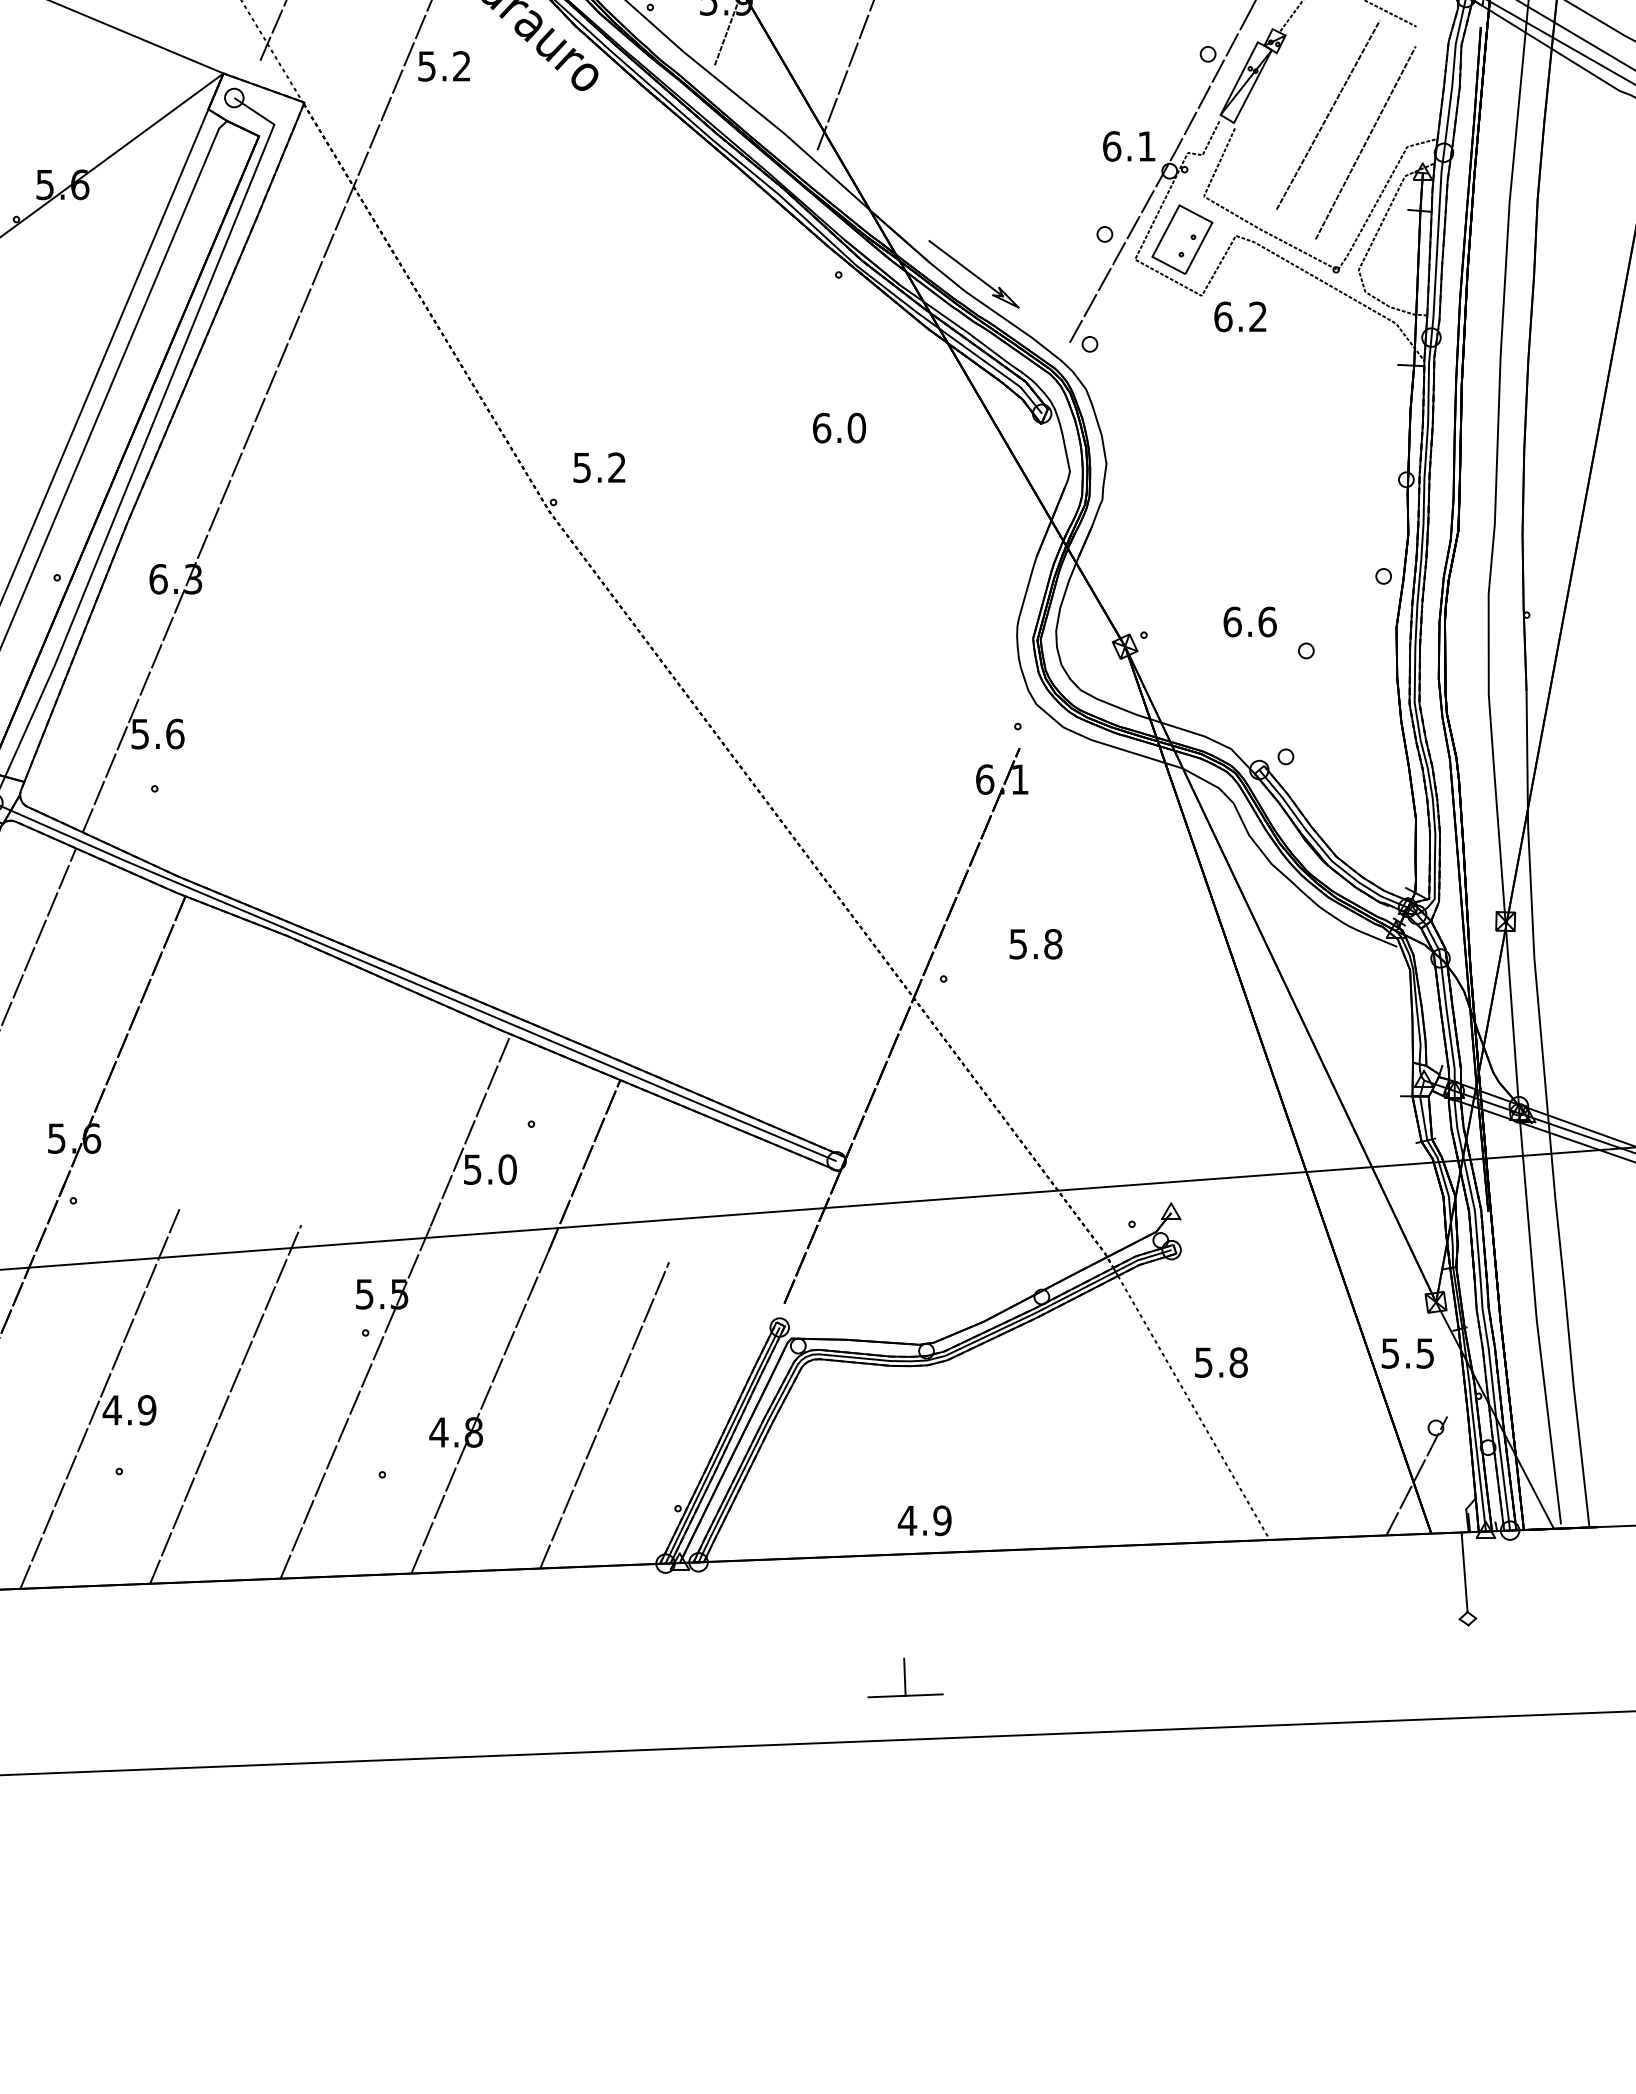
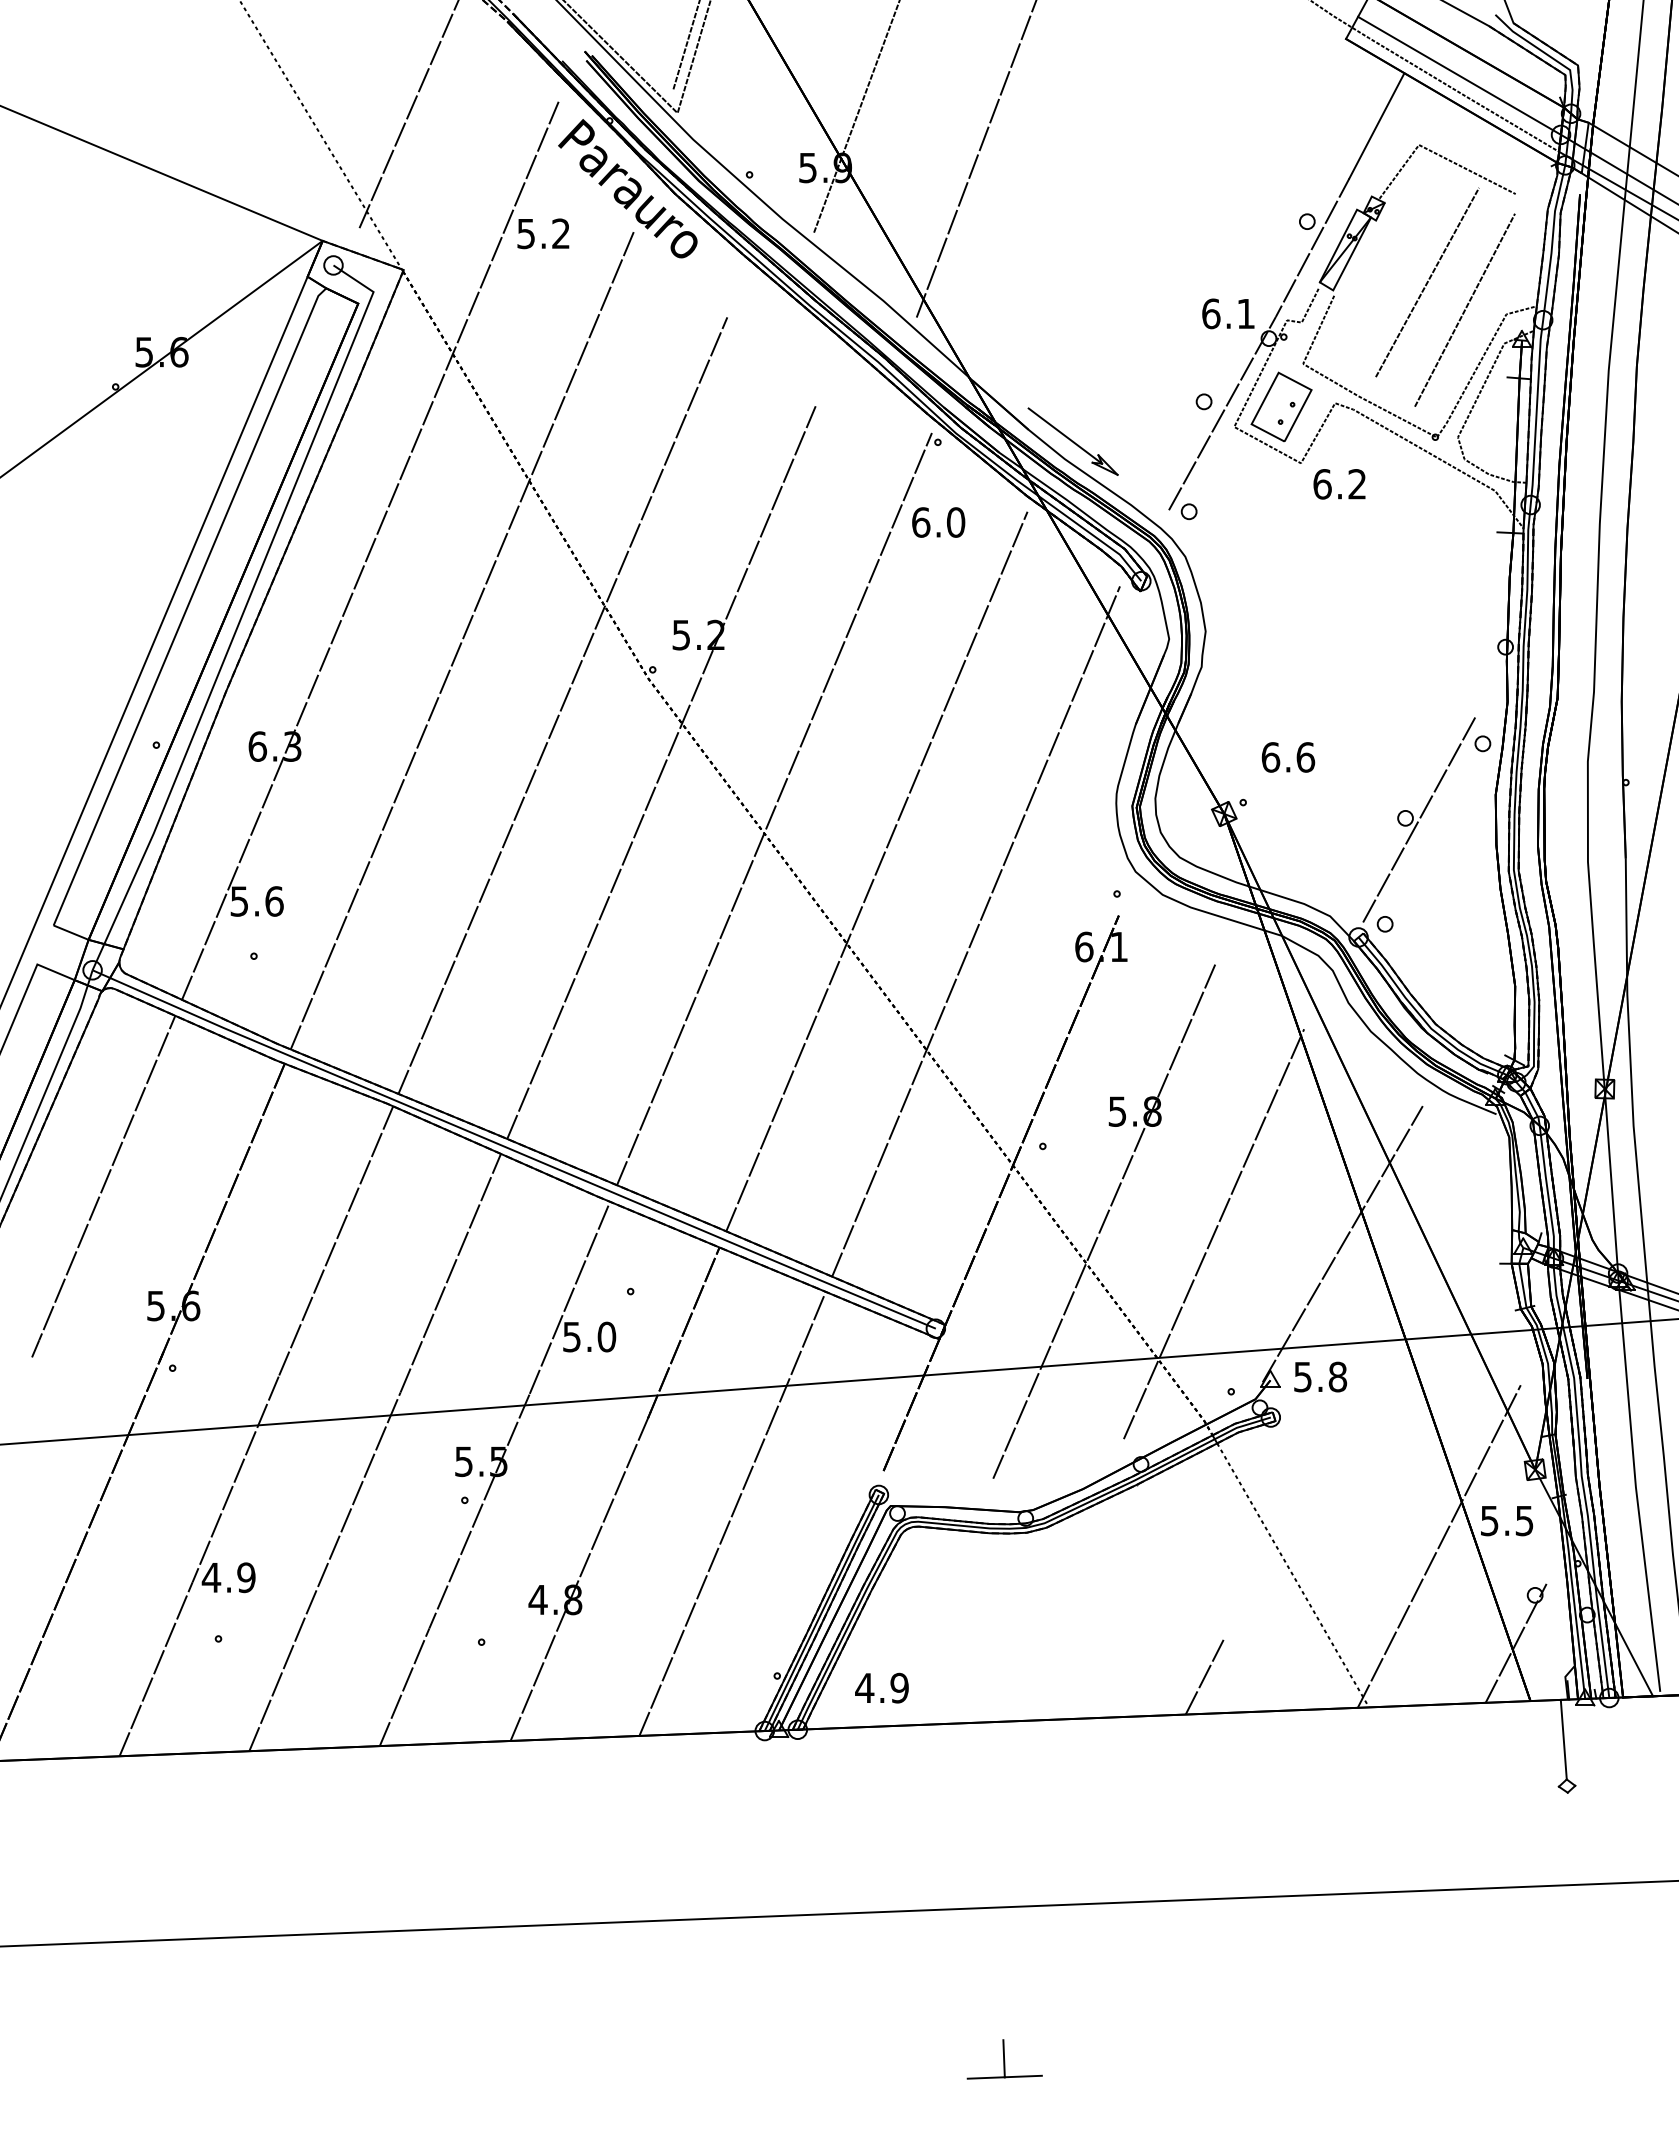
text: (839, 428) -> (938, 522), moved
line: (363, 472) -> (462, 639), added
line: (463, 538) -> (562, 705), added
line: (562, 605) -> (661, 772), added
text: (1250, 622) -> (1288, 757), moved
line: (675, 642) -> (774, 809), added
line: (1320, 652) -> (1419, 819), added
line: (777, 704) -> (876, 871), added
line: (877, 764) -> (976, 931), added
line: (1005, 1053) -> (1104, 1220), added
line: (1114, 1067) -> (1213, 1234), added
line: (237, 1073) -> (336, 1240), added
line: (1243, 1077) -> (1342, 1244), added
line: (351, 1105) -> (450, 1272), added
line: (697, 1193) -> (796, 1360), added
text: (1221, 1362) -> (1320, 1376), moved
line: (1339, 1379) -> (1438, 1546), added
line: (1105, 1509) -> (1204, 1676), added
text: (924, 1520) -> (881, 1687), moved
part: (905, 1678) -> (1004, 2059), moved

